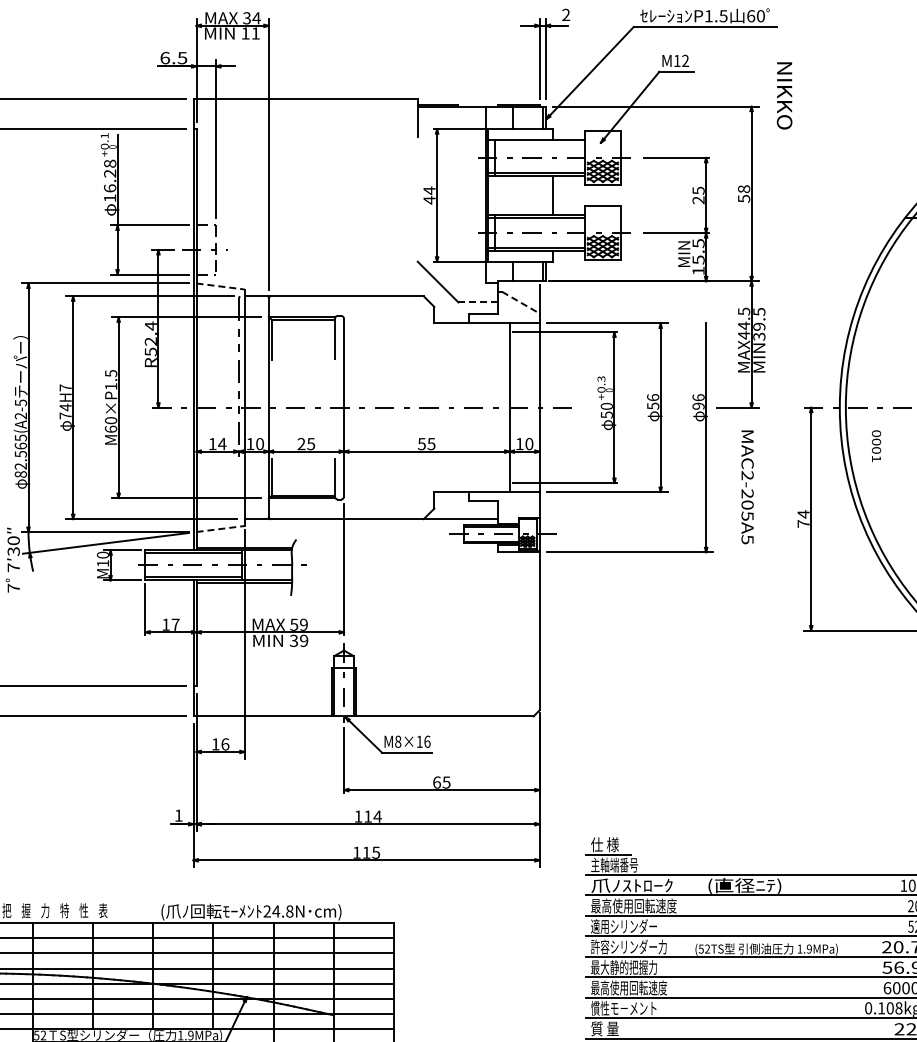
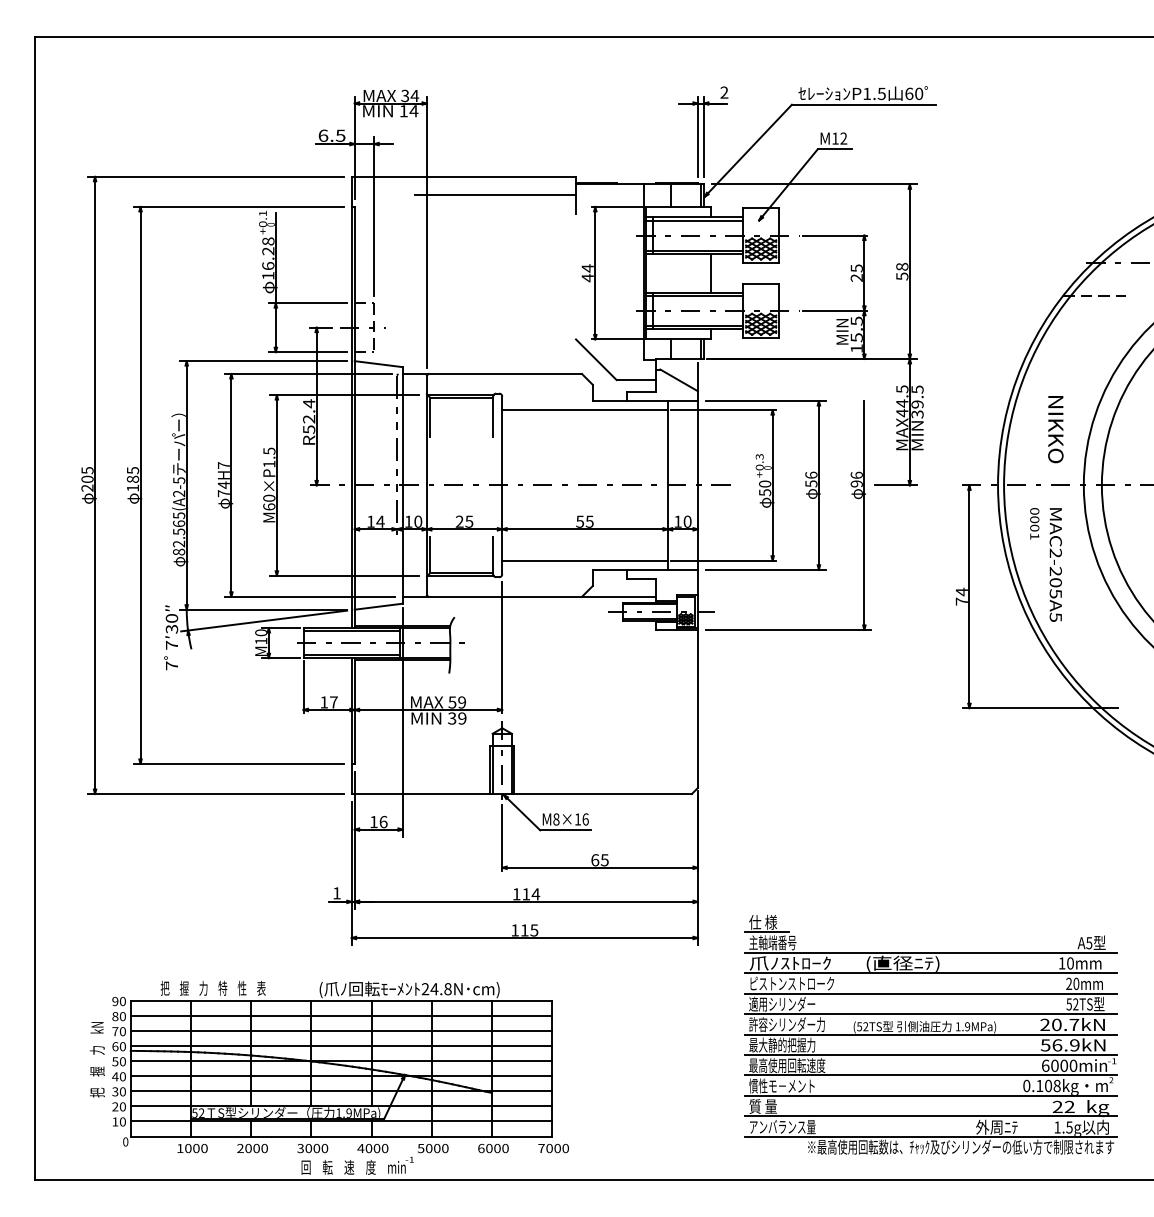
text: (255, 33) -> (413, 111), 11 -> 14
text: (784, 95) -> (1055, 429), moved
line: (337, 116) -> (495, 194), added
line: (536, 142) -> (694, 220), added
line: (221, 286) -> (379, 364), dashed -> solid
line: (478, 302) -> (636, 380), dashed -> solid
line: (521, 302) -> (679, 380), dashed -> solid
line: (426, 332) -> (584, 410), added
line: (426, 482) -> (584, 560), added
text: (747, 486) -> (1055, 564), moved
line: (221, 528) -> (379, 606), dashed -> solid
text: (633, 905) -> (791, 983), 最高使用回転速度 -> ピストンストローク

